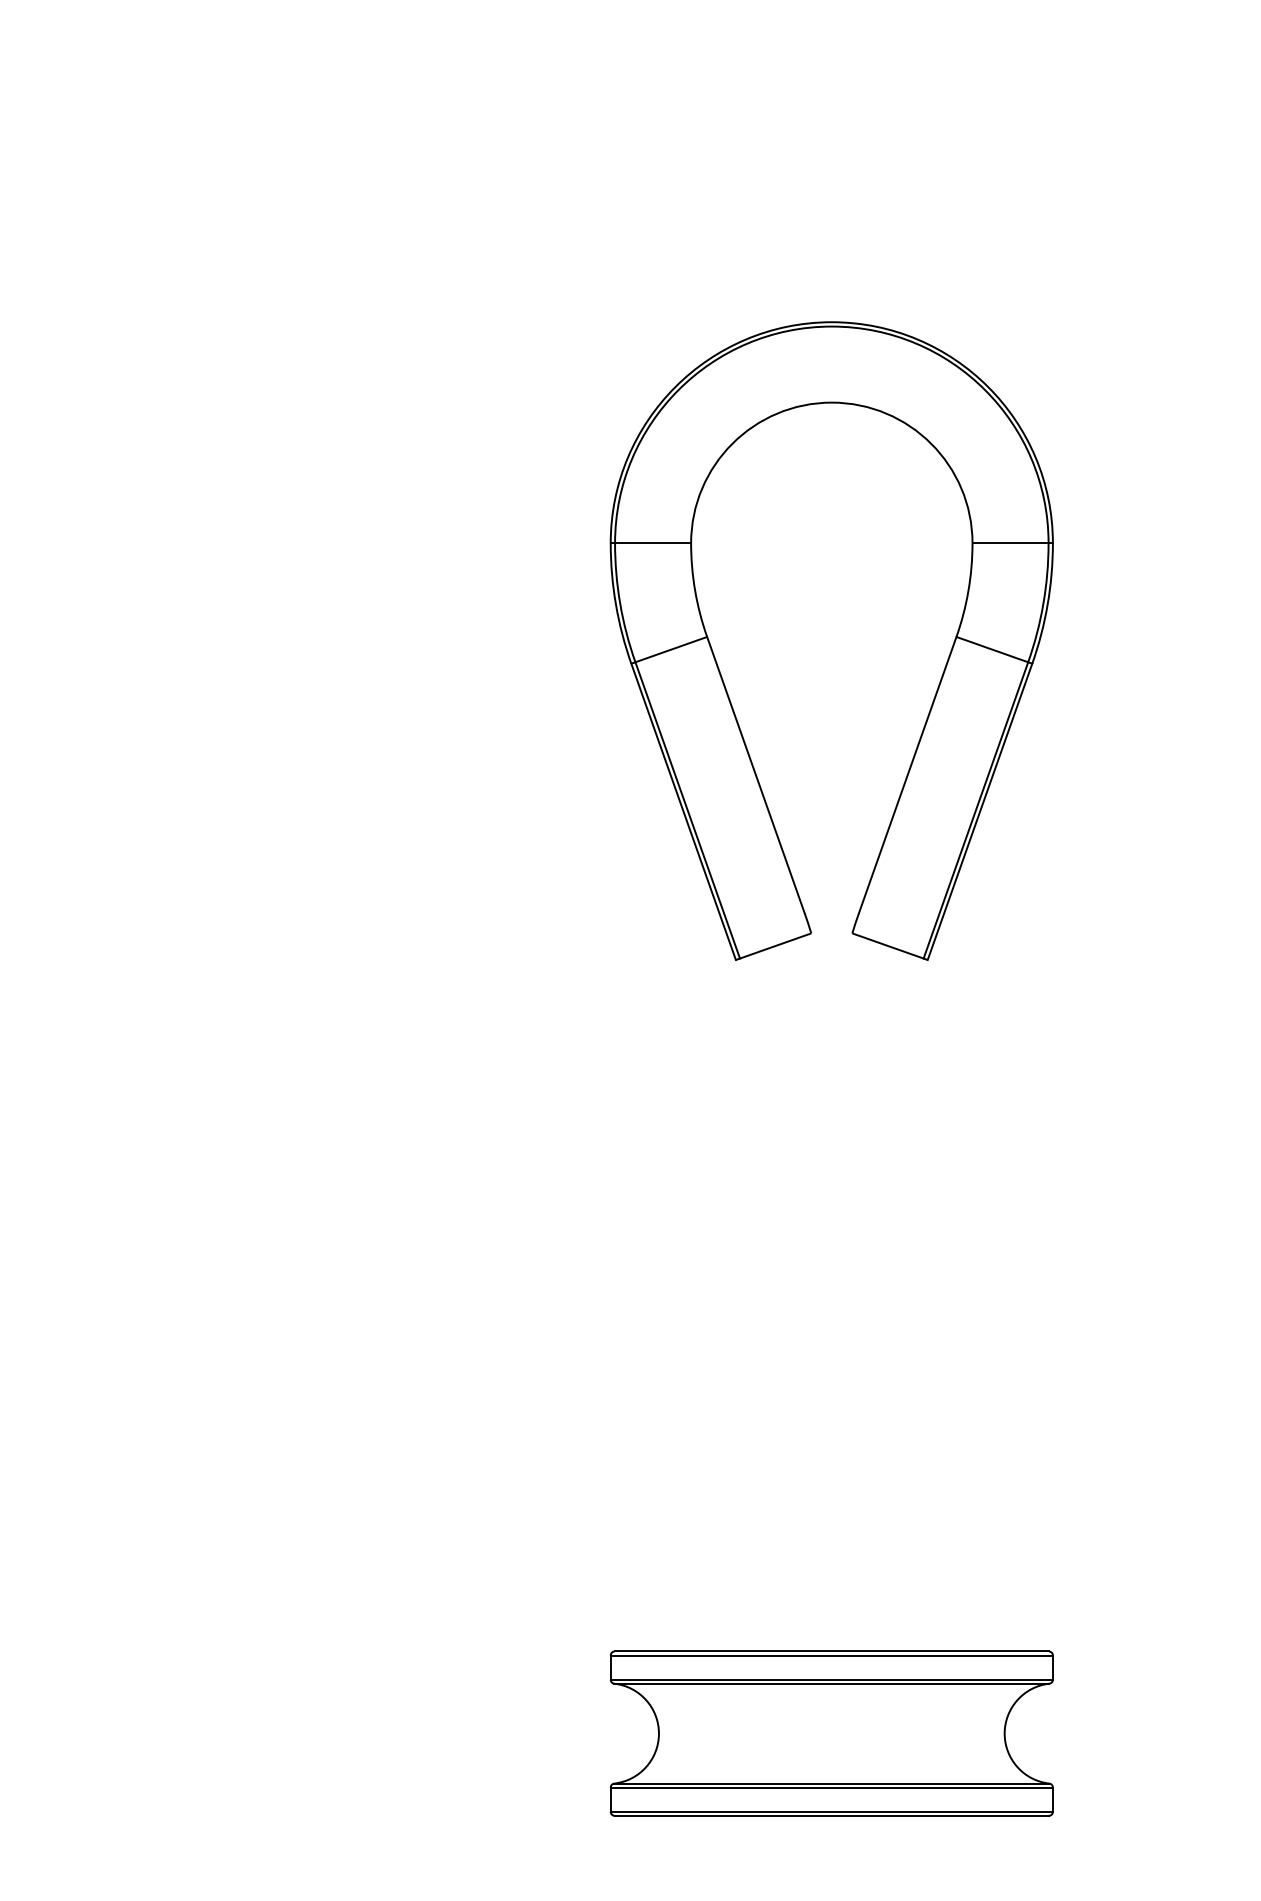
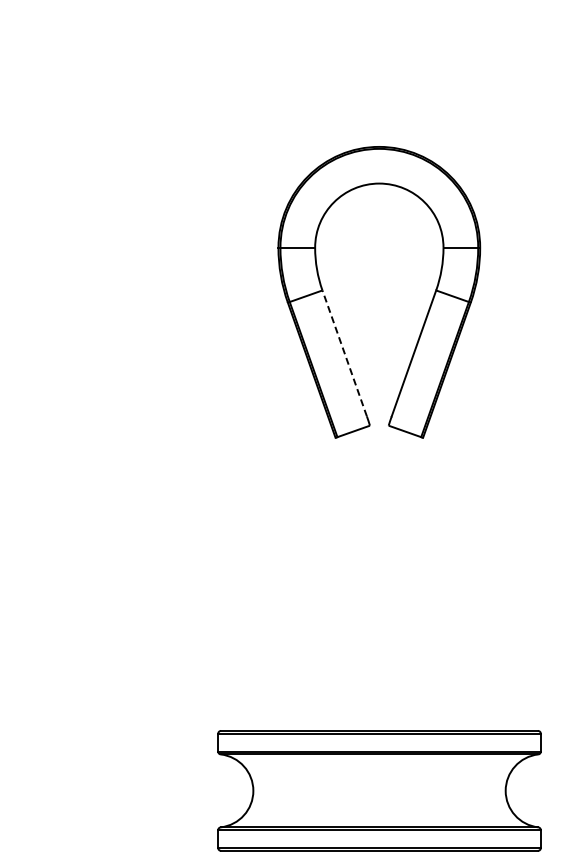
line: (755, 775) -> (344, 353), solid -> dashed
part: (829, 1733) -> (378, 790), size x1.6

